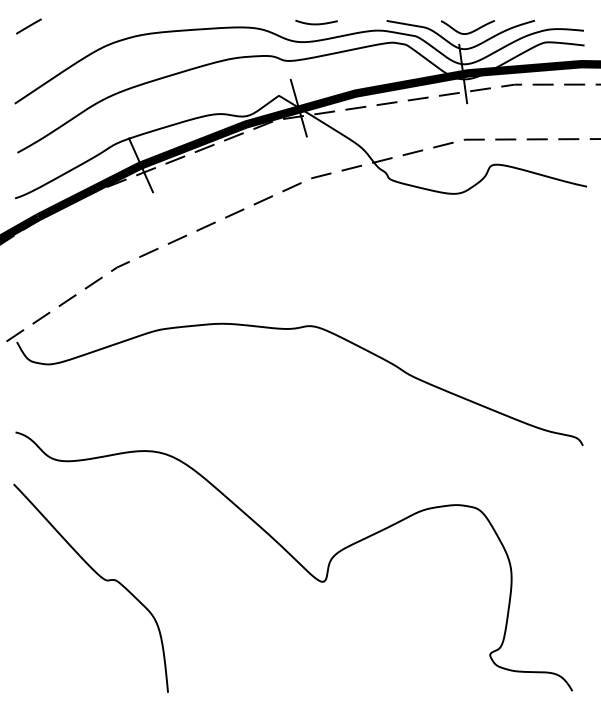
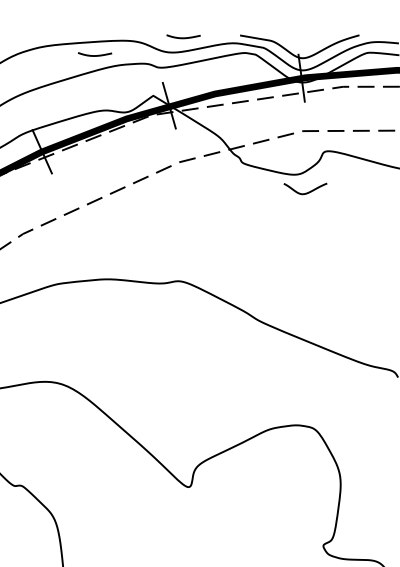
curve: (470, 31) -> (307, 192), moved
curve: (206, 45) -> (94, 55), added

